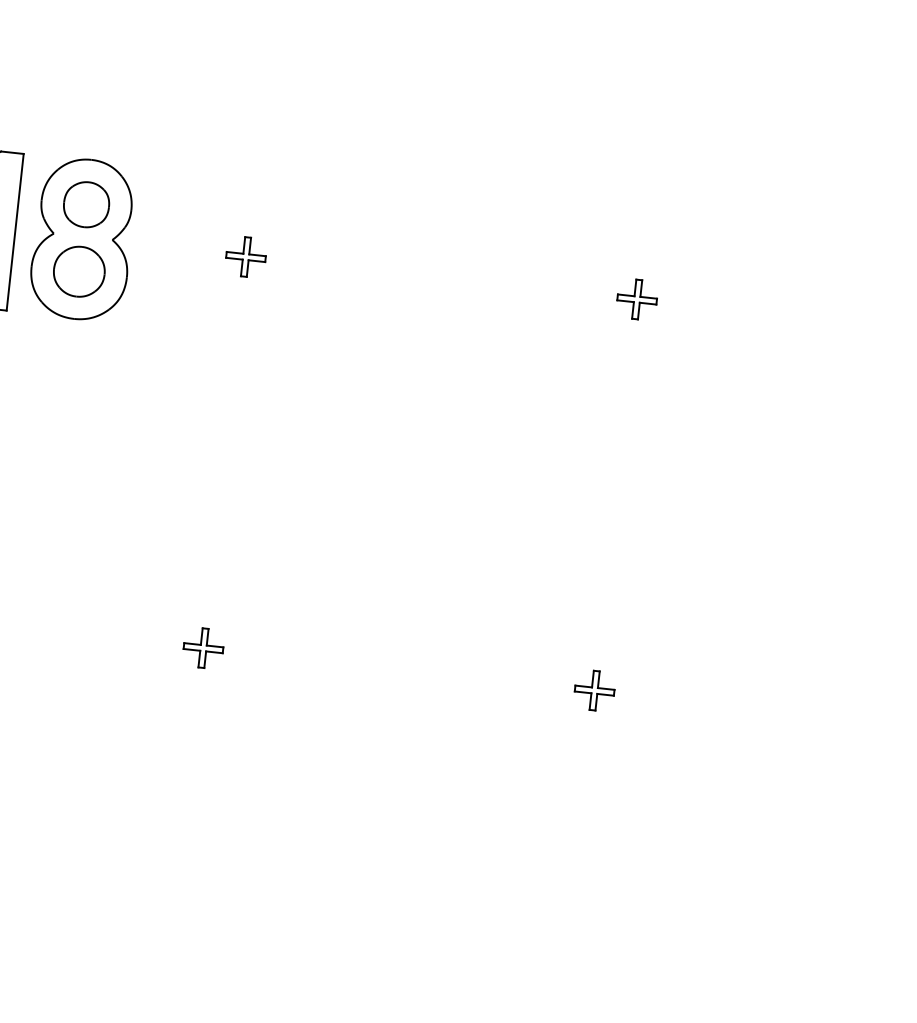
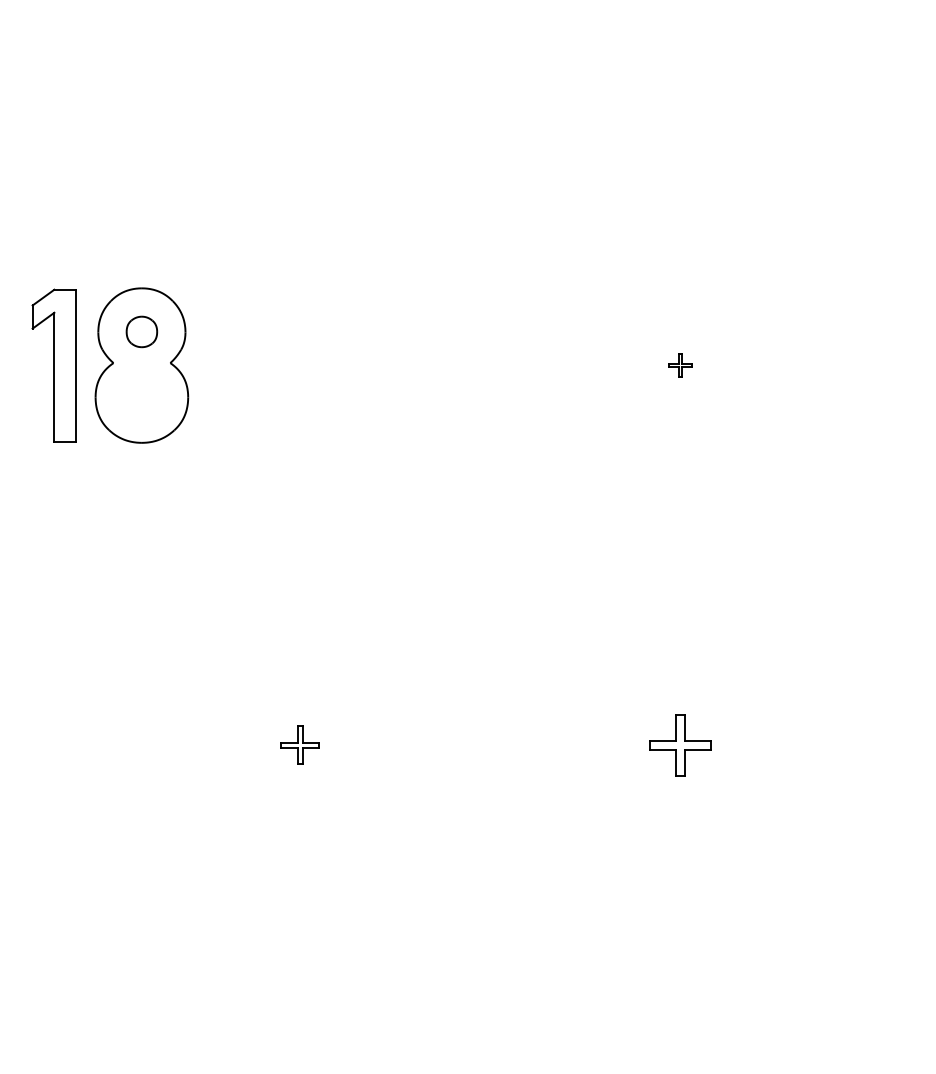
part: (86, 204) -> (141, 331), size x0.7
part: (245, 256) -> (299, 365), removed
part: (78, 272) -> (141, 397), removed
part: (636, 299) -> (679, 365), size x0.6
part: (593, 689) -> (679, 744), size x1.6

